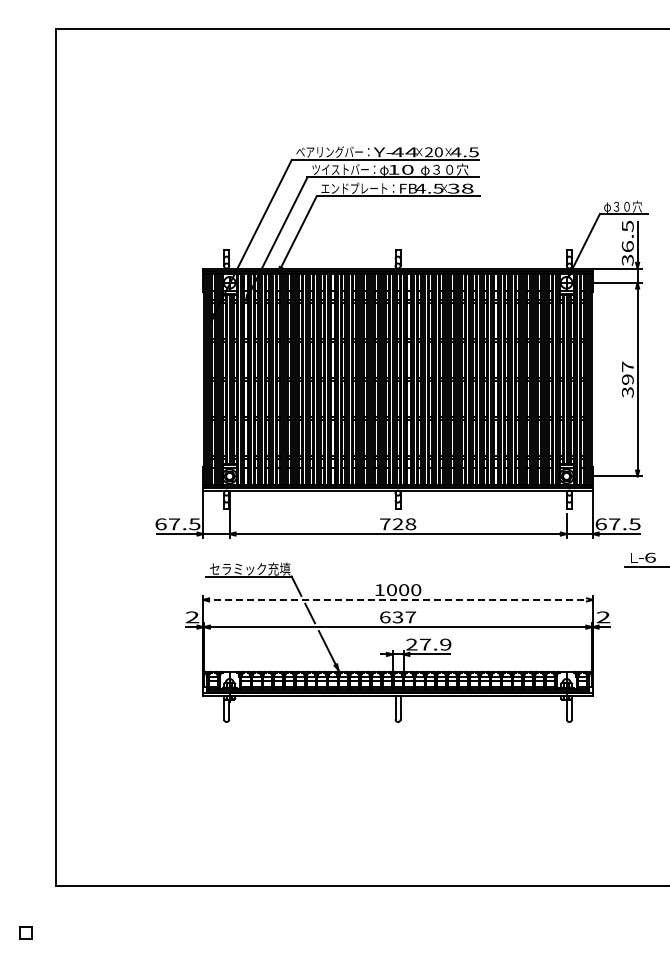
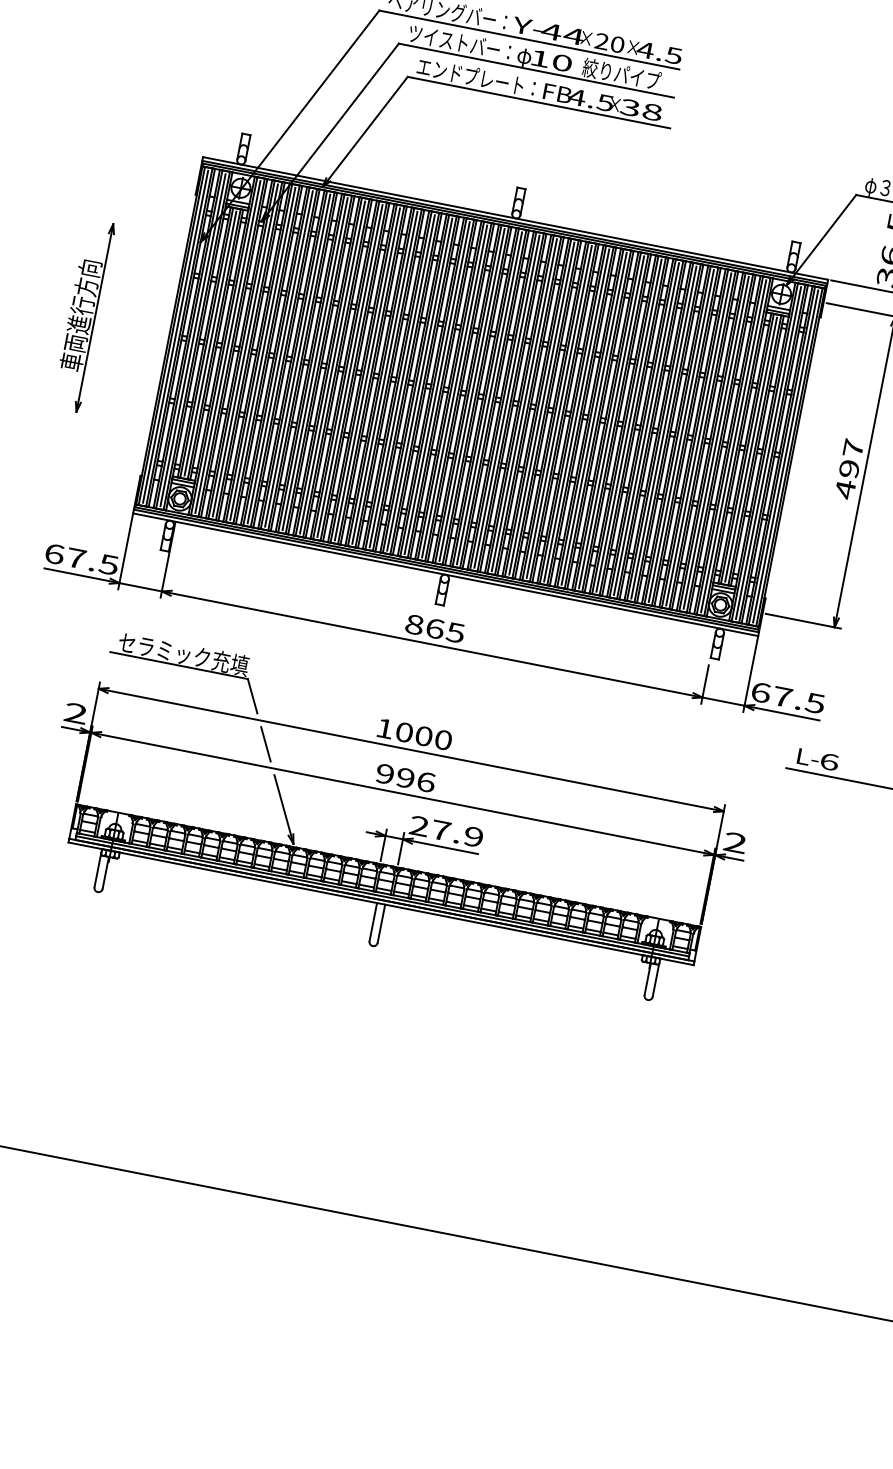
text: (444, 169) -> (621, 74), φ３０穴 -> 絞りパイプ
part: (150, 377) -> (84, 315), added
text: (627, 392) -> (844, 489), 397 -> 497
text: (398, 524) -> (435, 629), 728 -> 865
line: (398, 599) -> (412, 749), dashed -> solid
text: (398, 617) -> (406, 778), 637 -> 996

